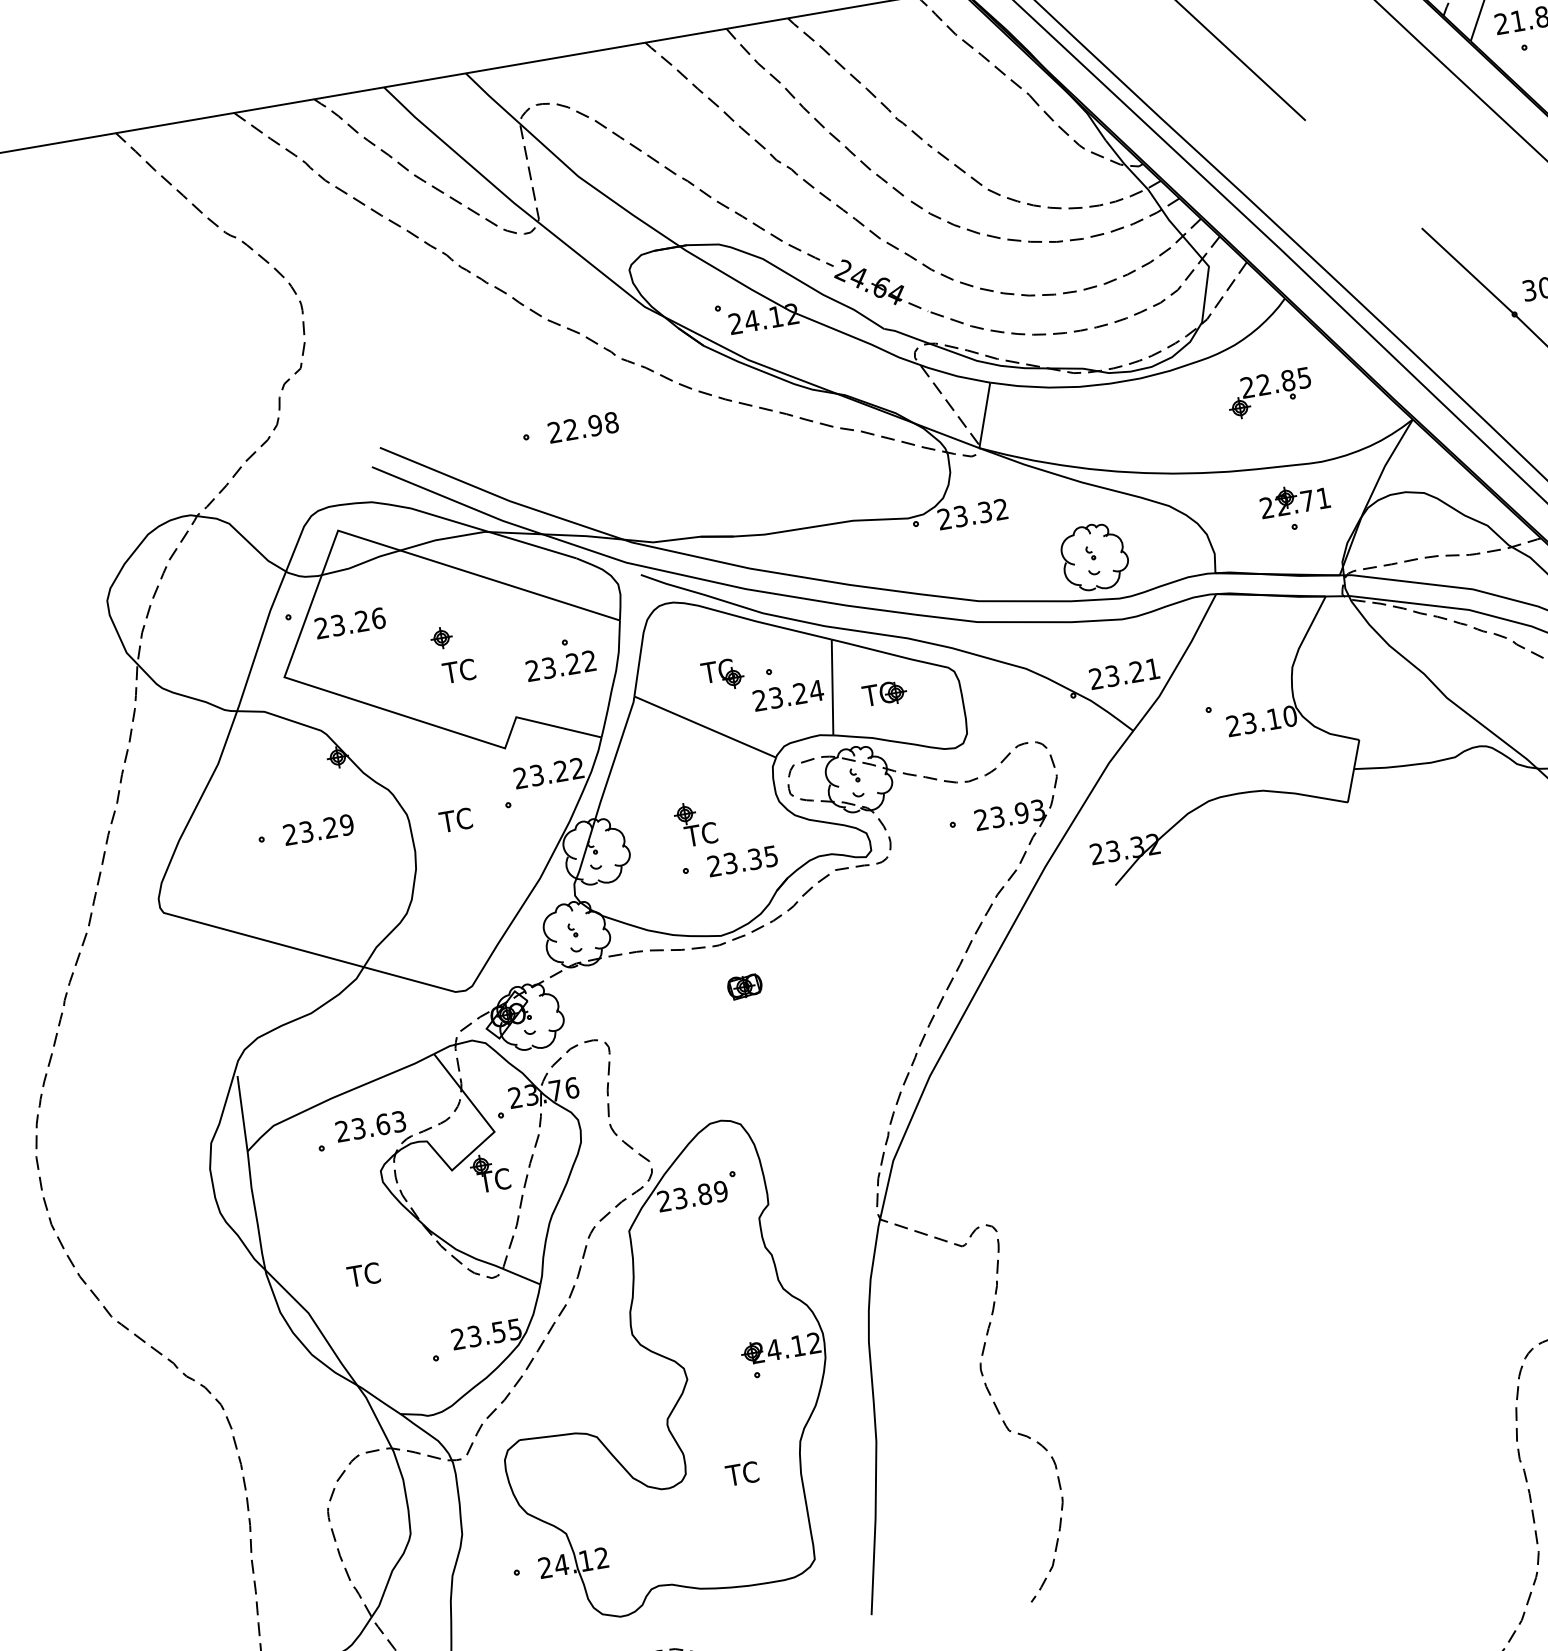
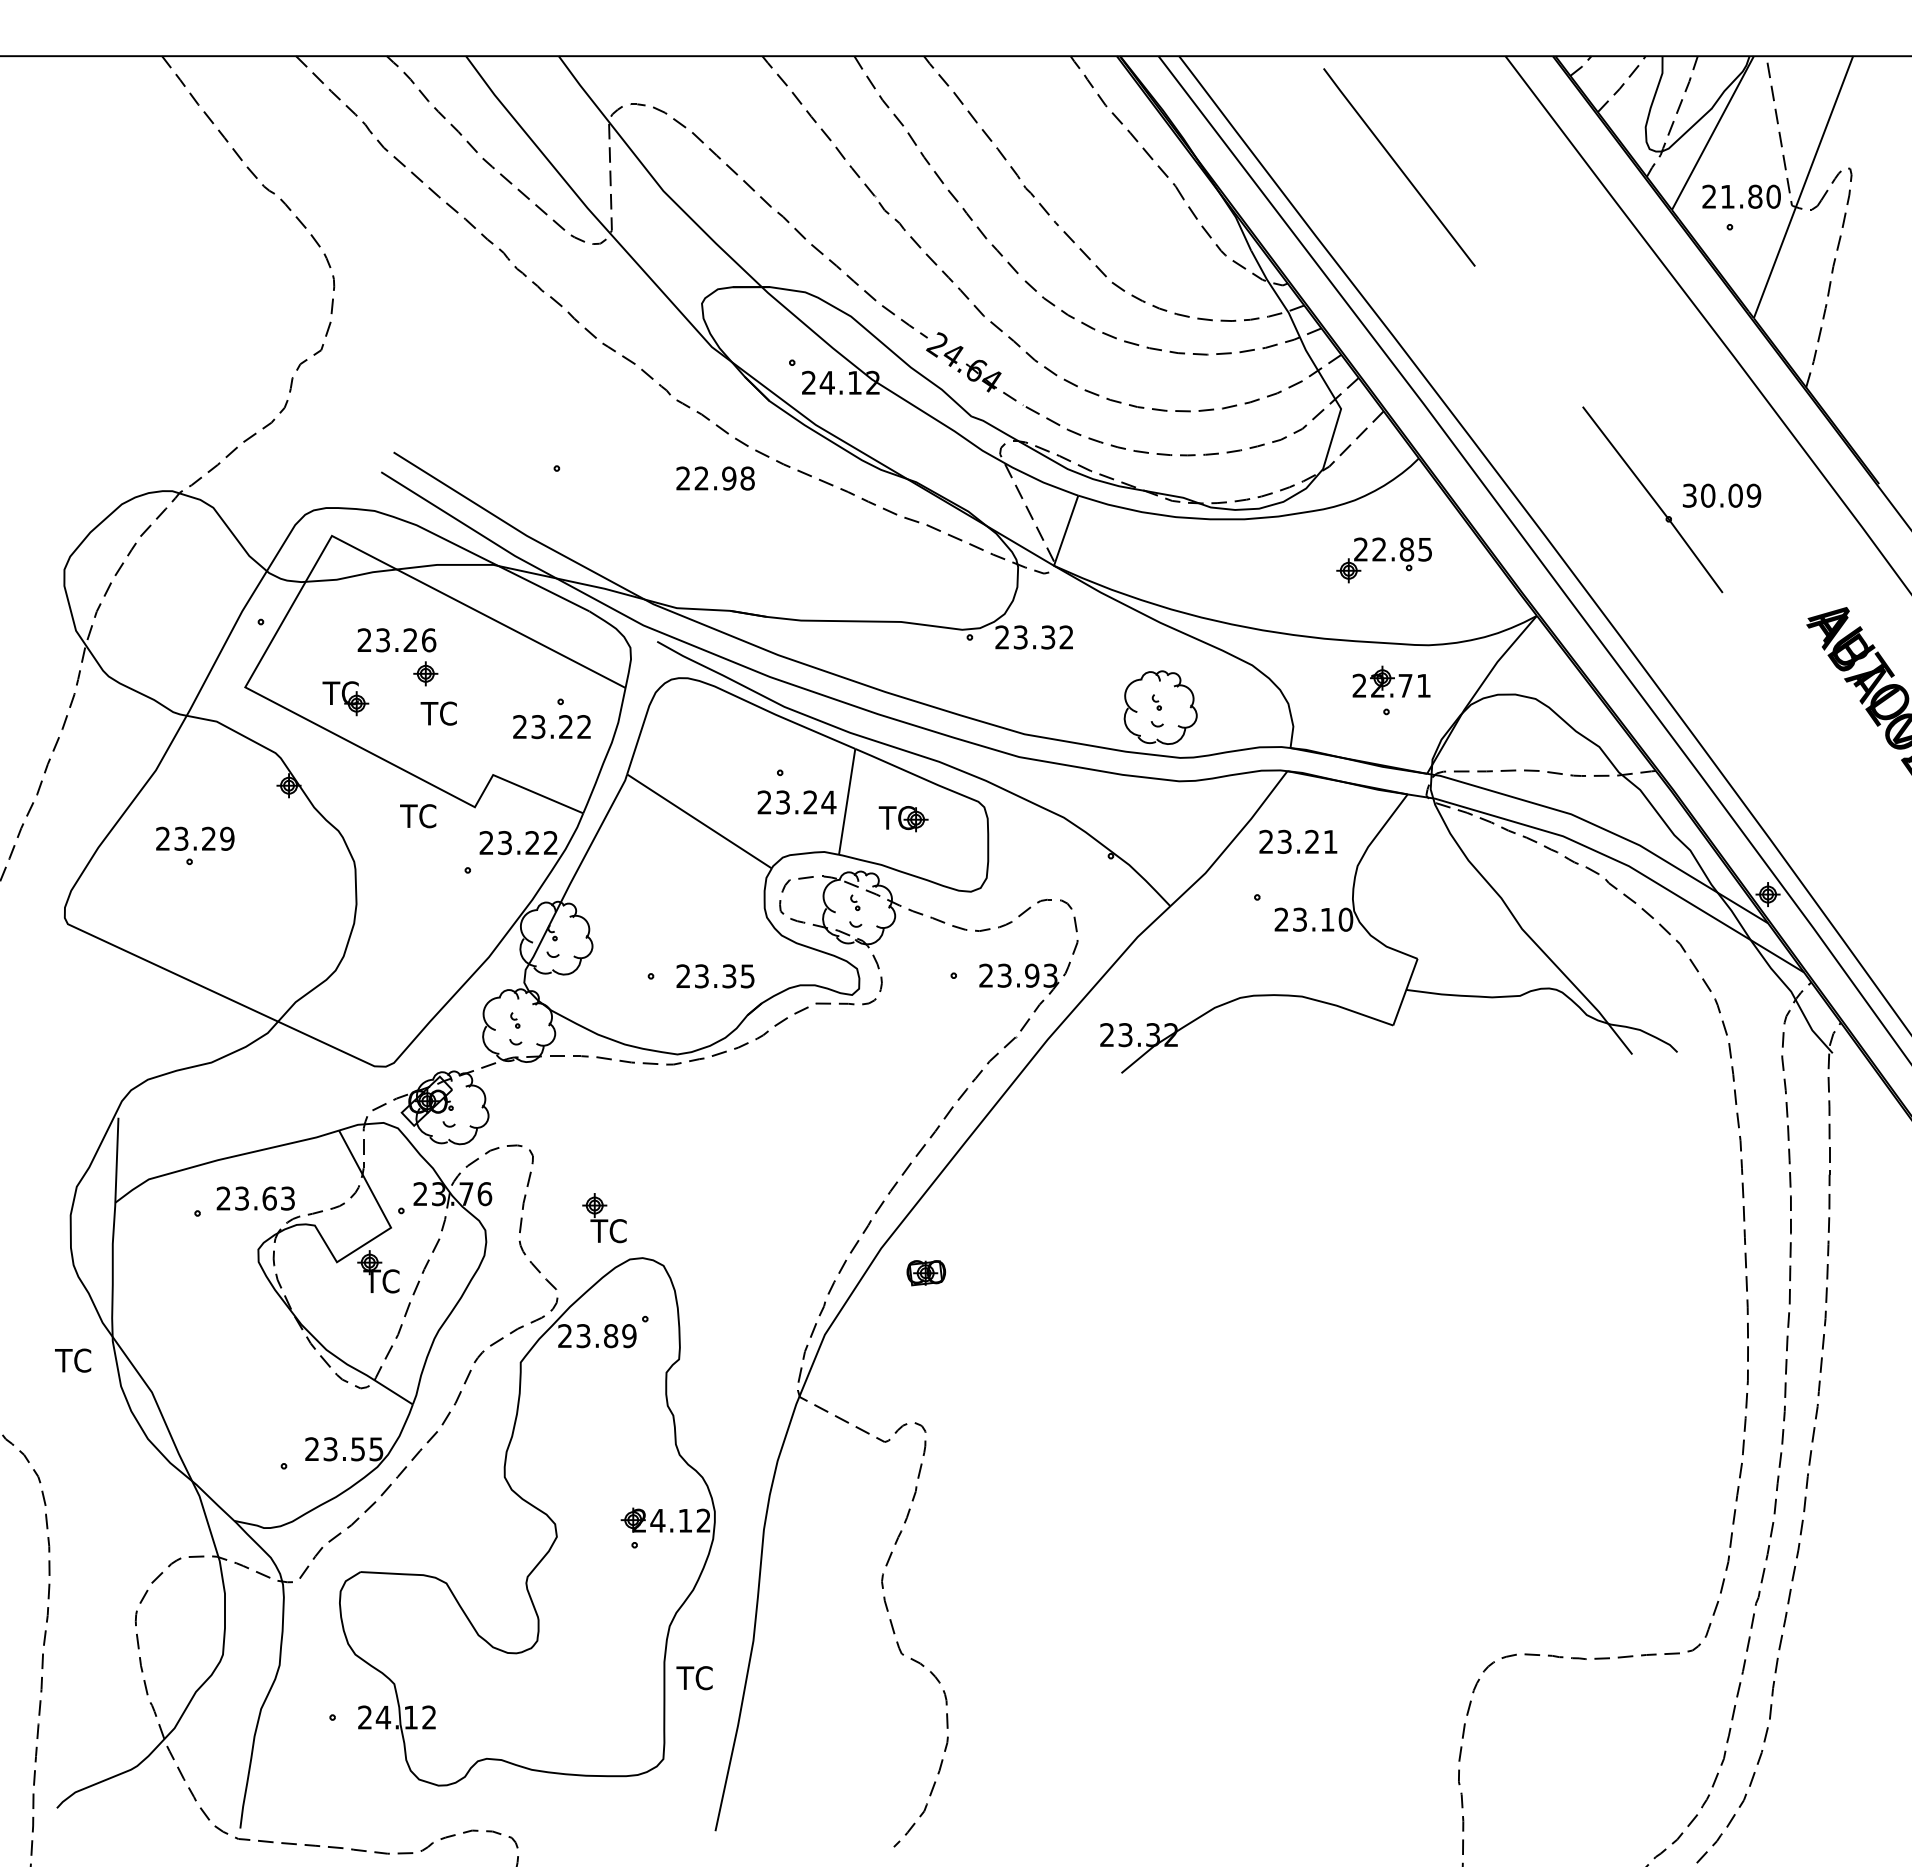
text: (583, 427) -> (715, 478), moved
text: (349, 623) -> (396, 640), moved
text: (1124, 673) -> (1298, 841), moved
part: (722, 675) -> (345, 698), moved
text: (456, 820) -> (418, 816), moved
part: (695, 824) -> (604, 1218), moved
text: (318, 829) -> (195, 838), moved
part: (745, 987) -> (926, 1273), moved
text: (364, 1274) -> (73, 1360), moved
text: (742, 1474) -> (694, 1678), moved

